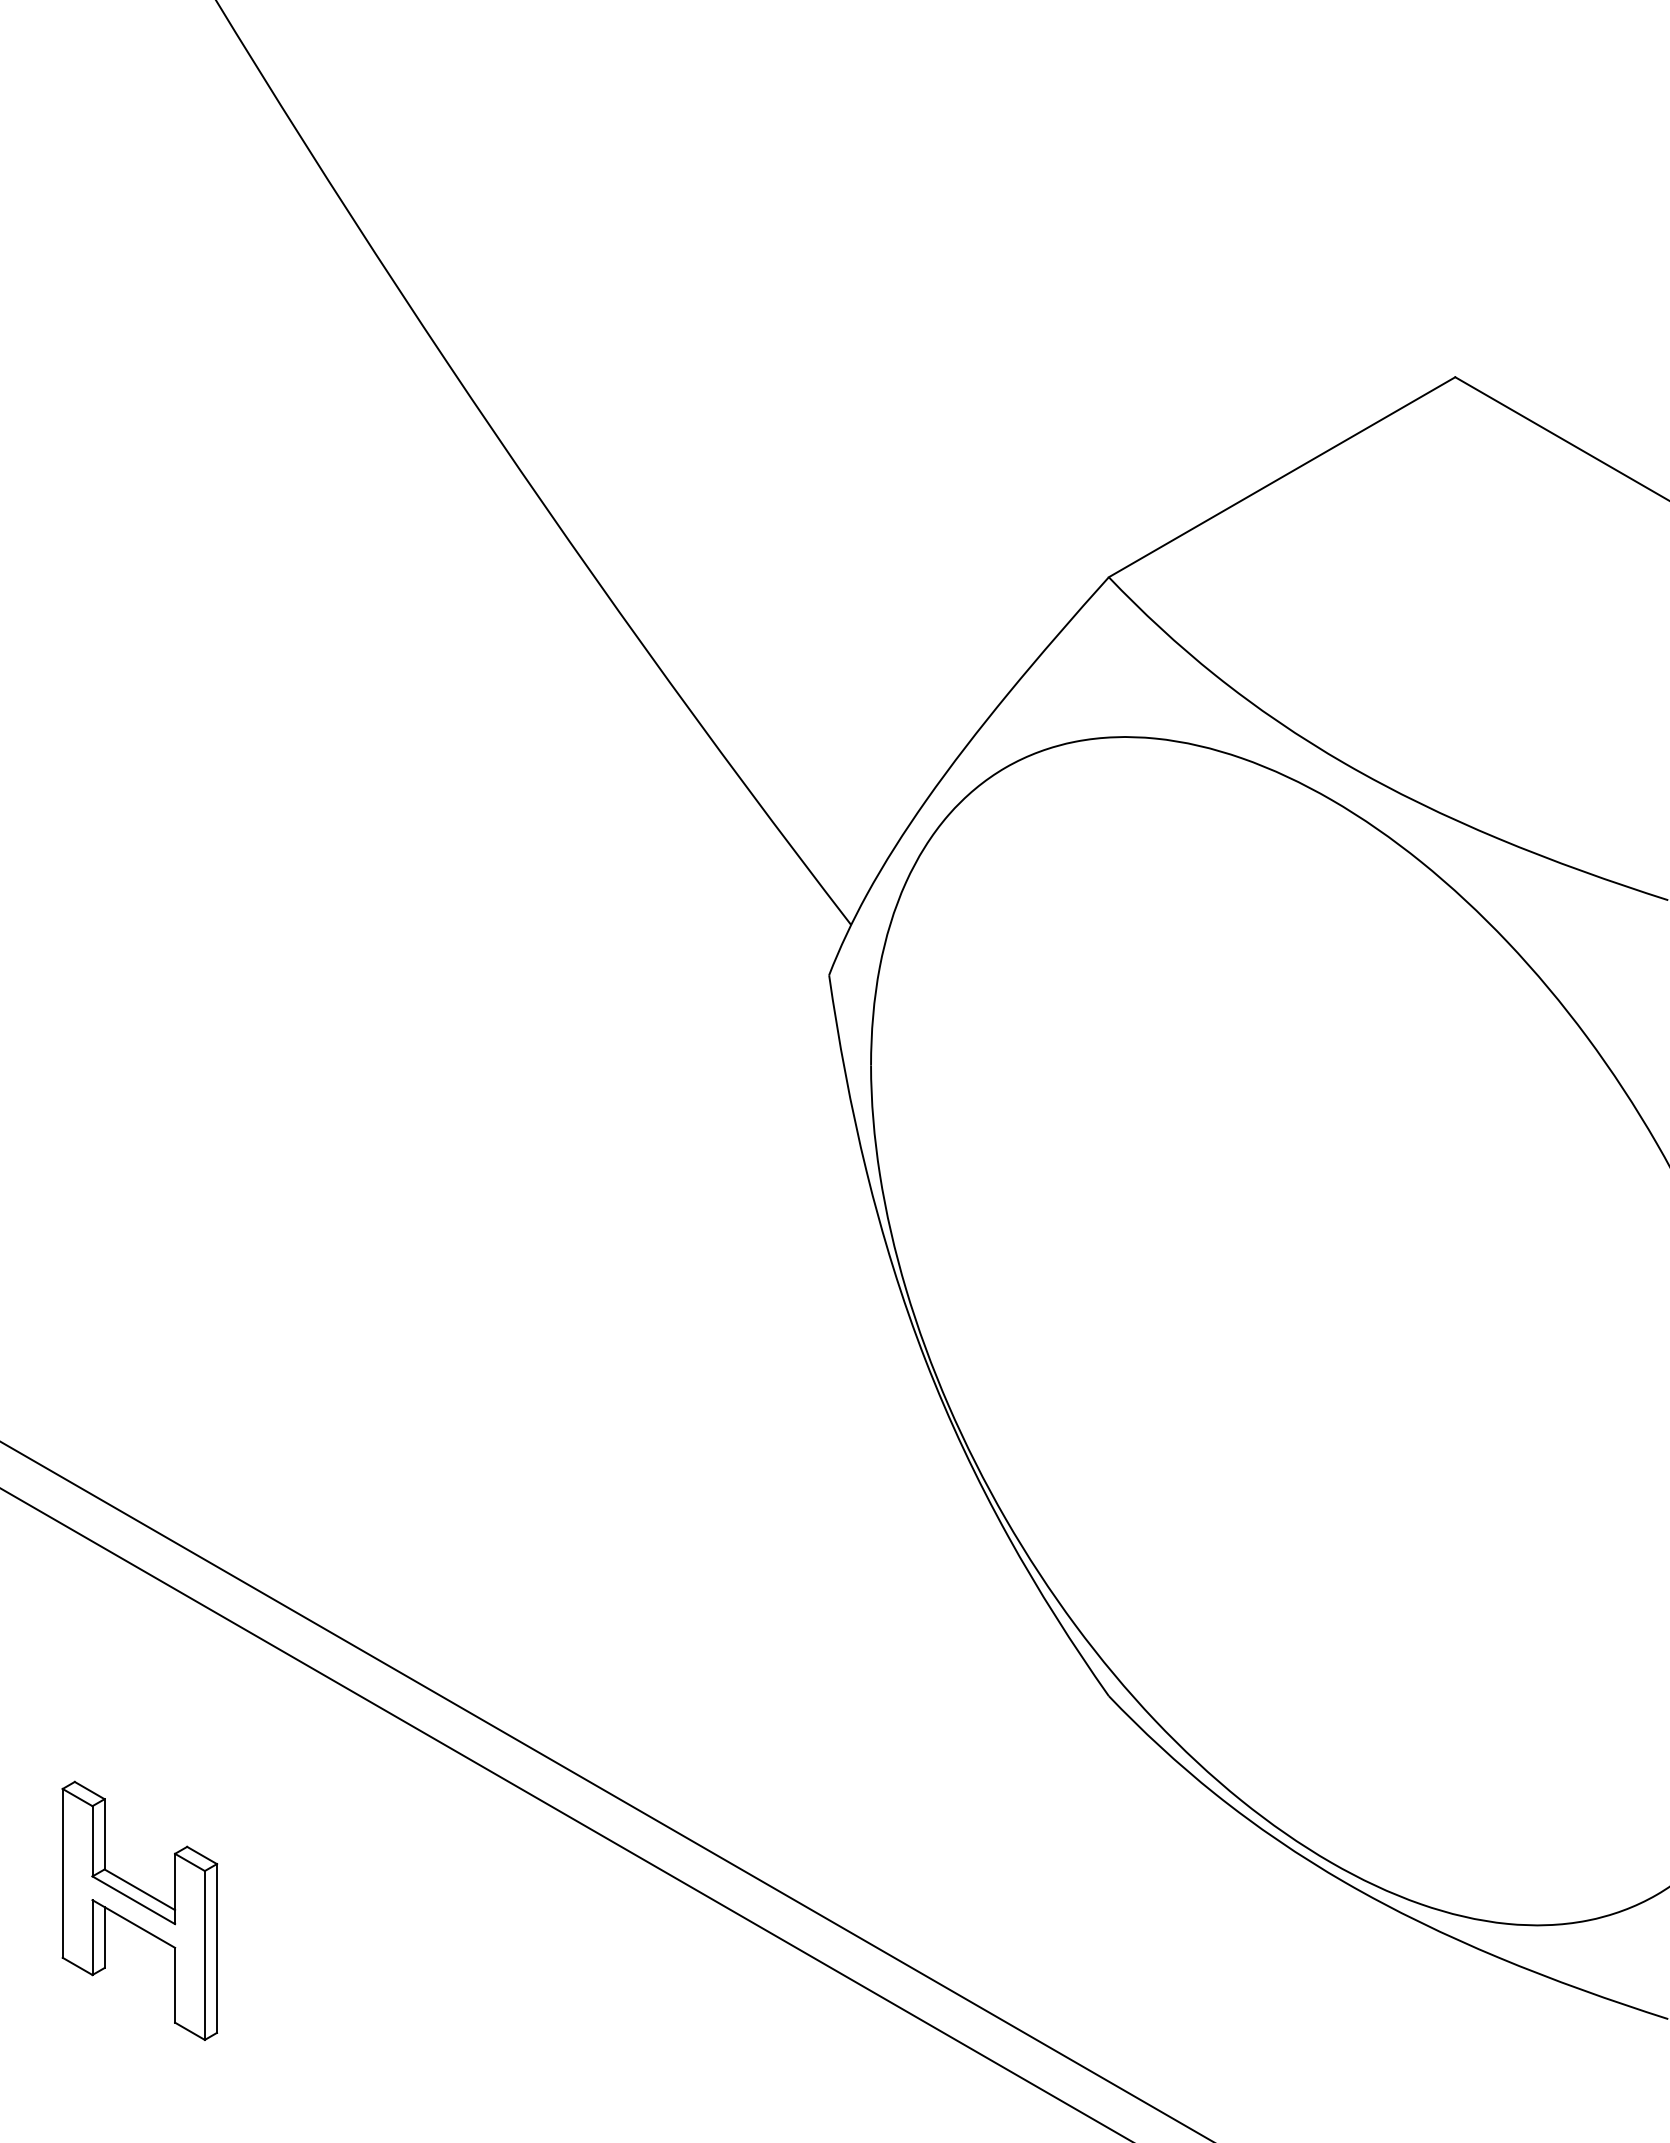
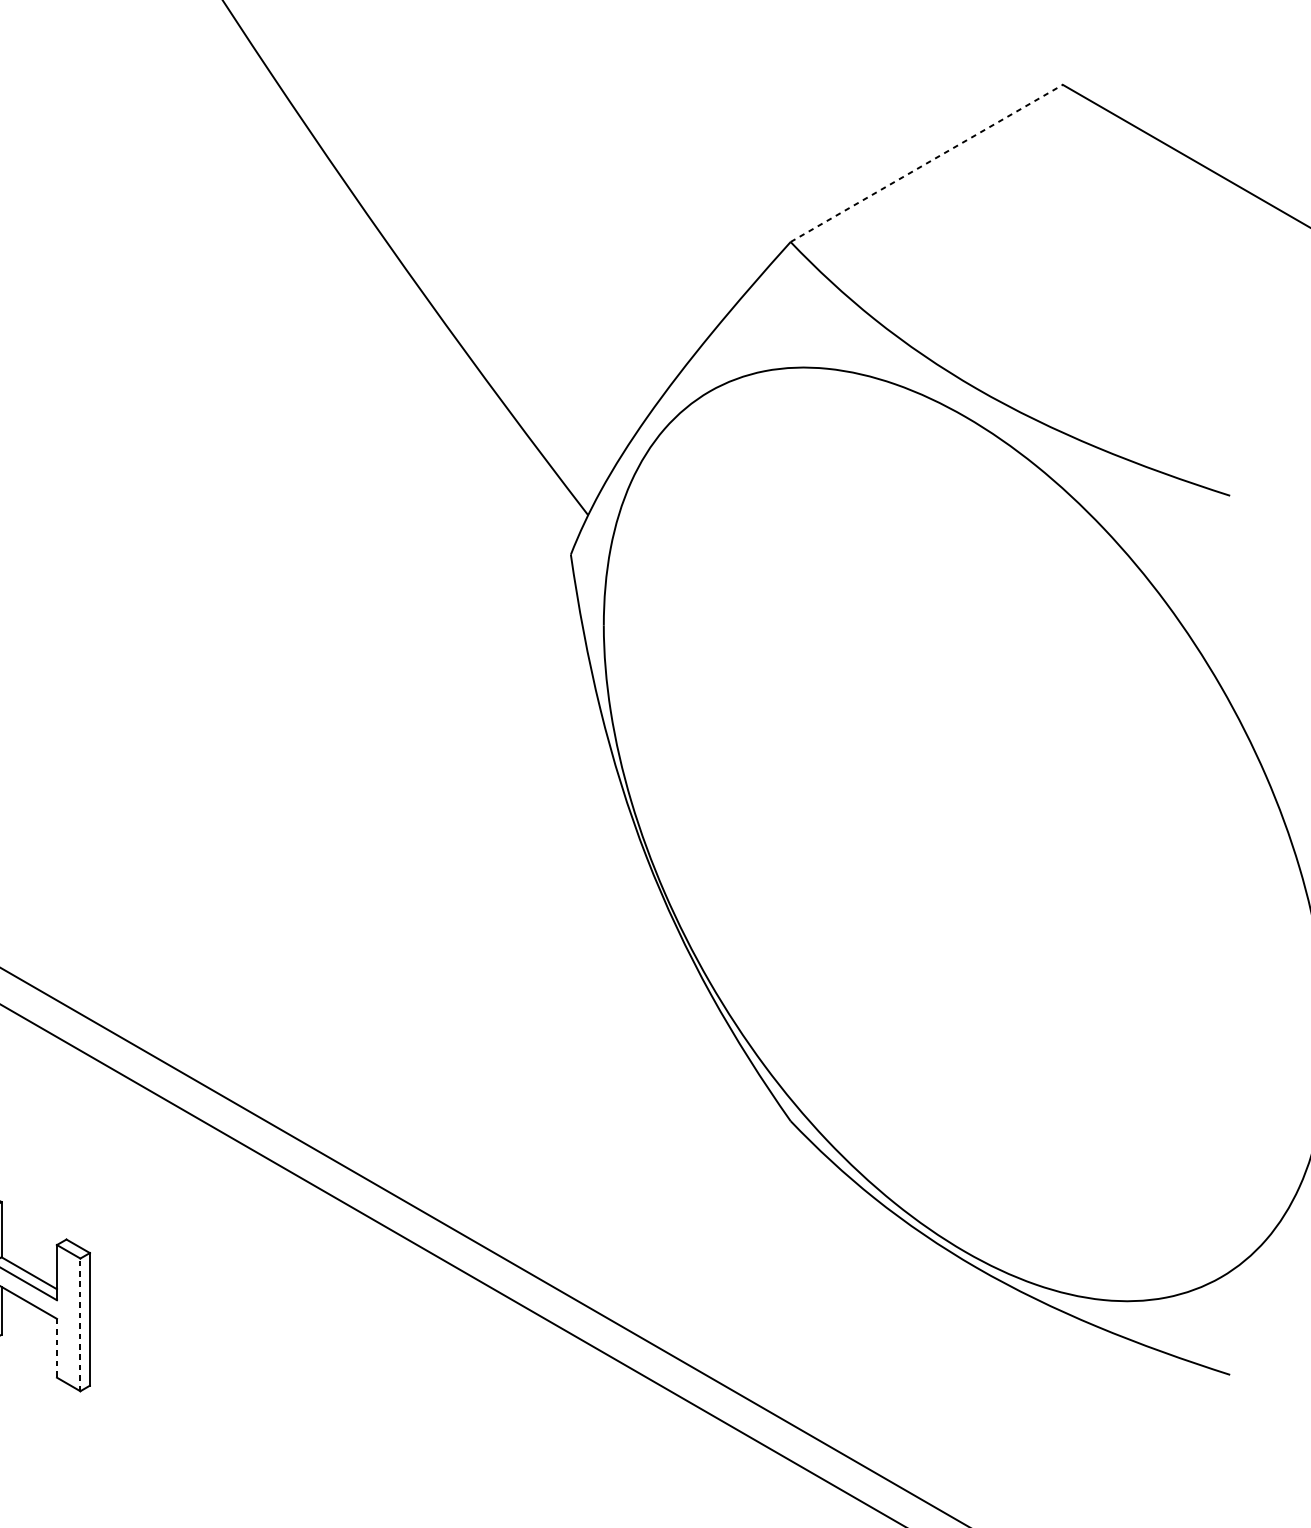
line: (1282, 477) -> (927, 163), solid -> dashed
line: (204, 1954) -> (80, 1324), solid -> dashed
line: (175, 1985) -> (57, 1348), solid -> dashed

